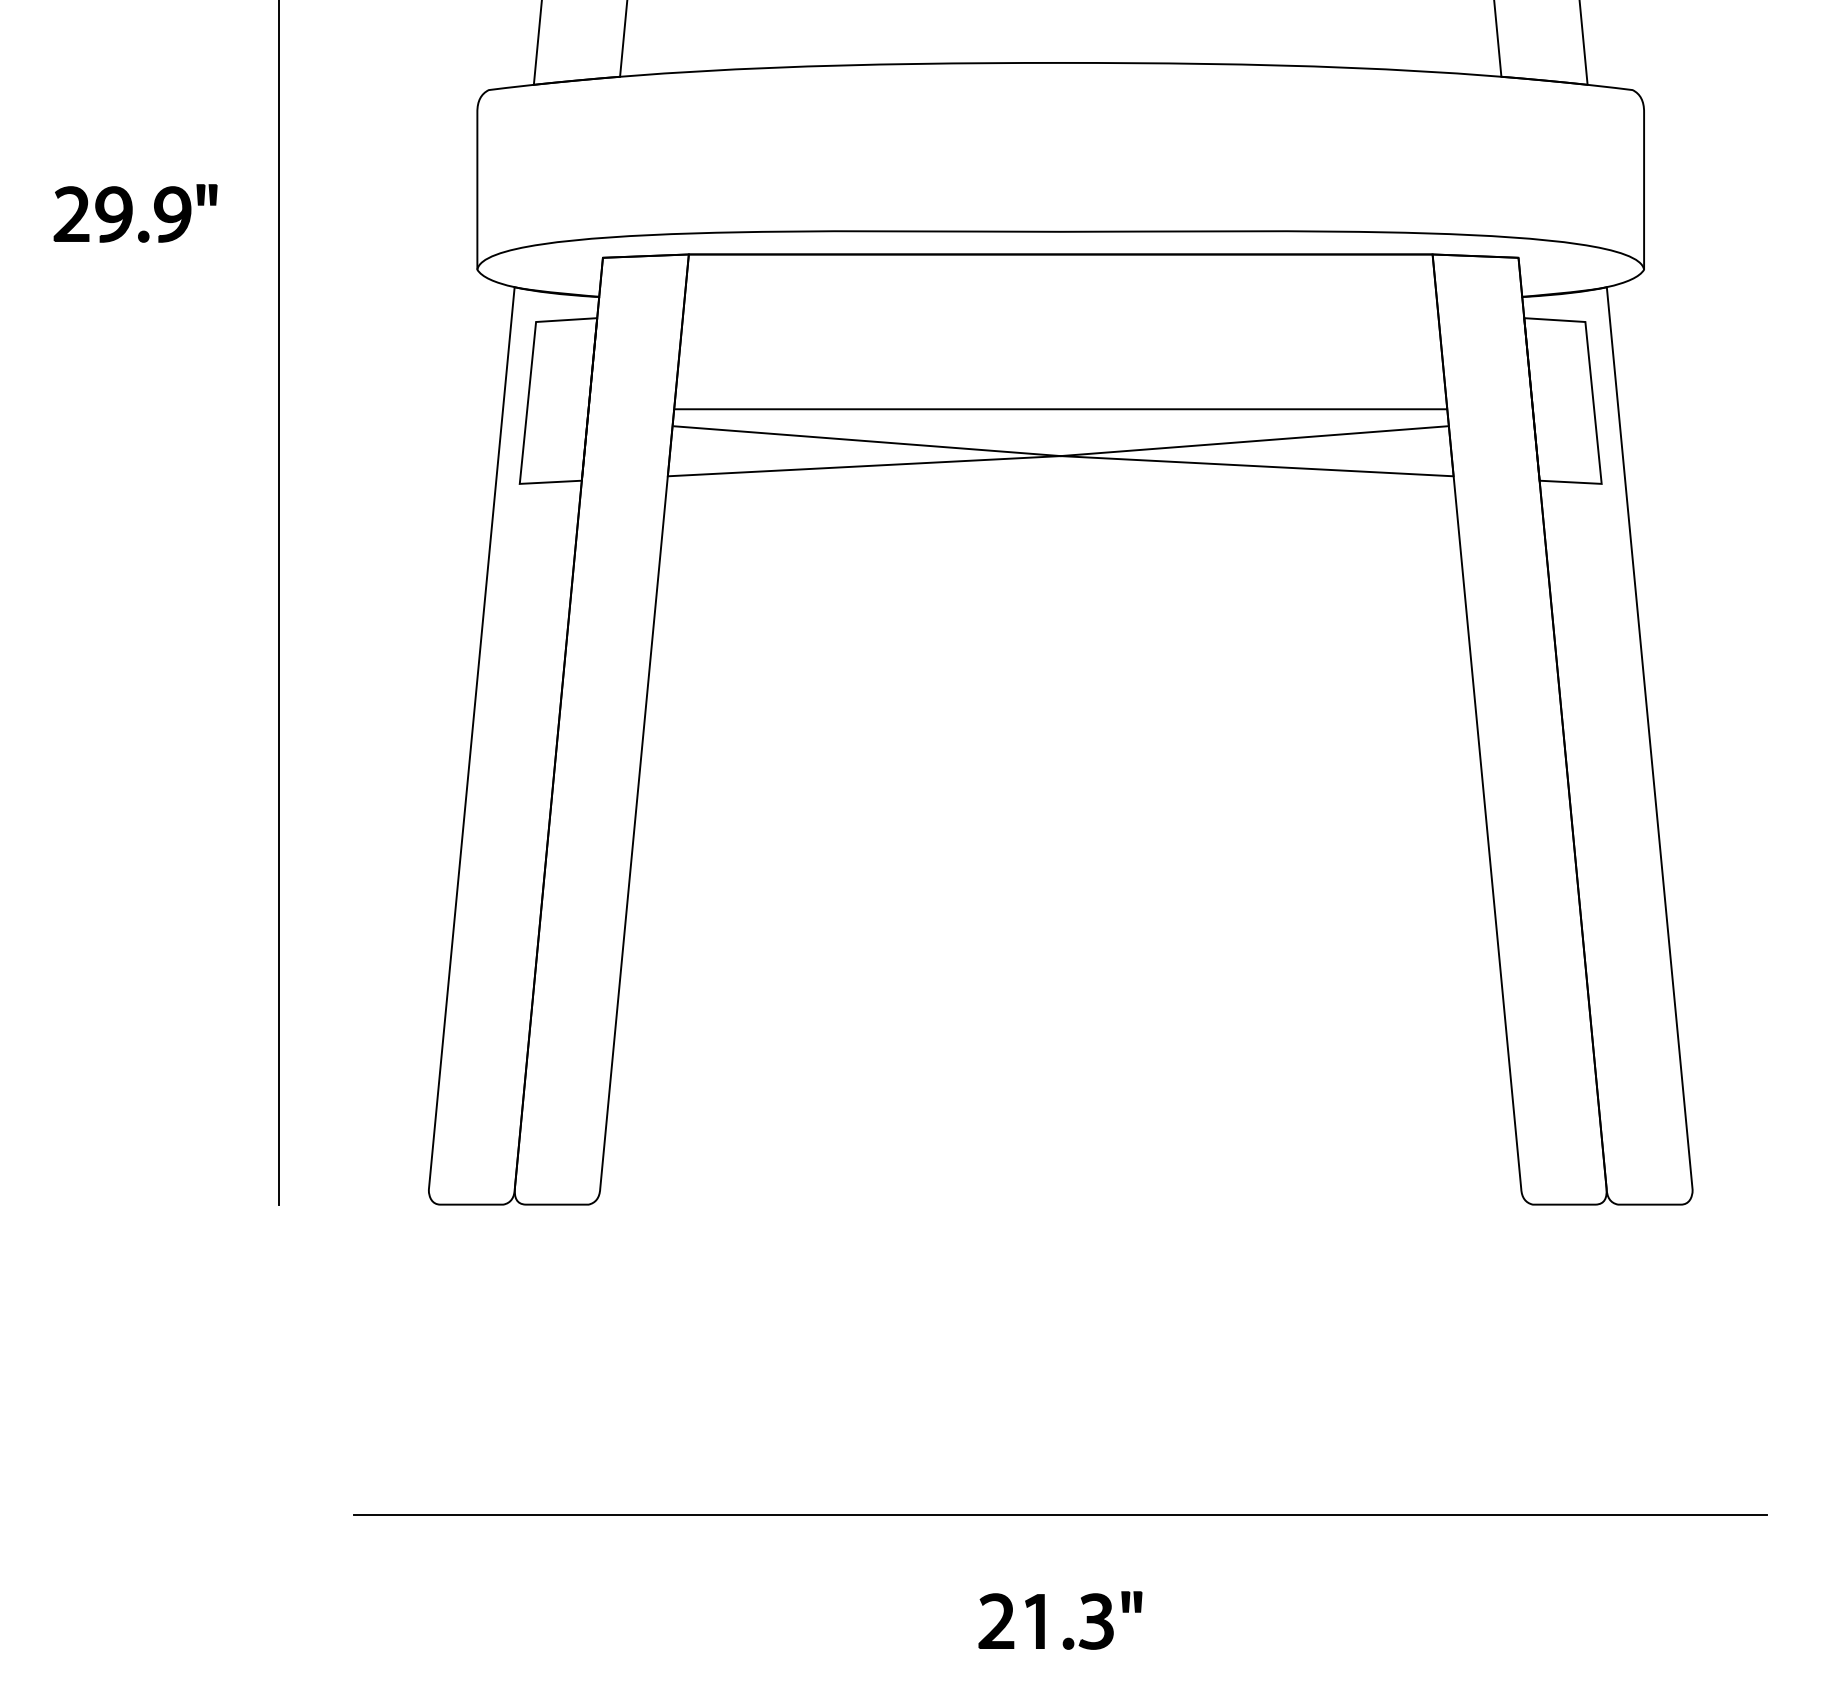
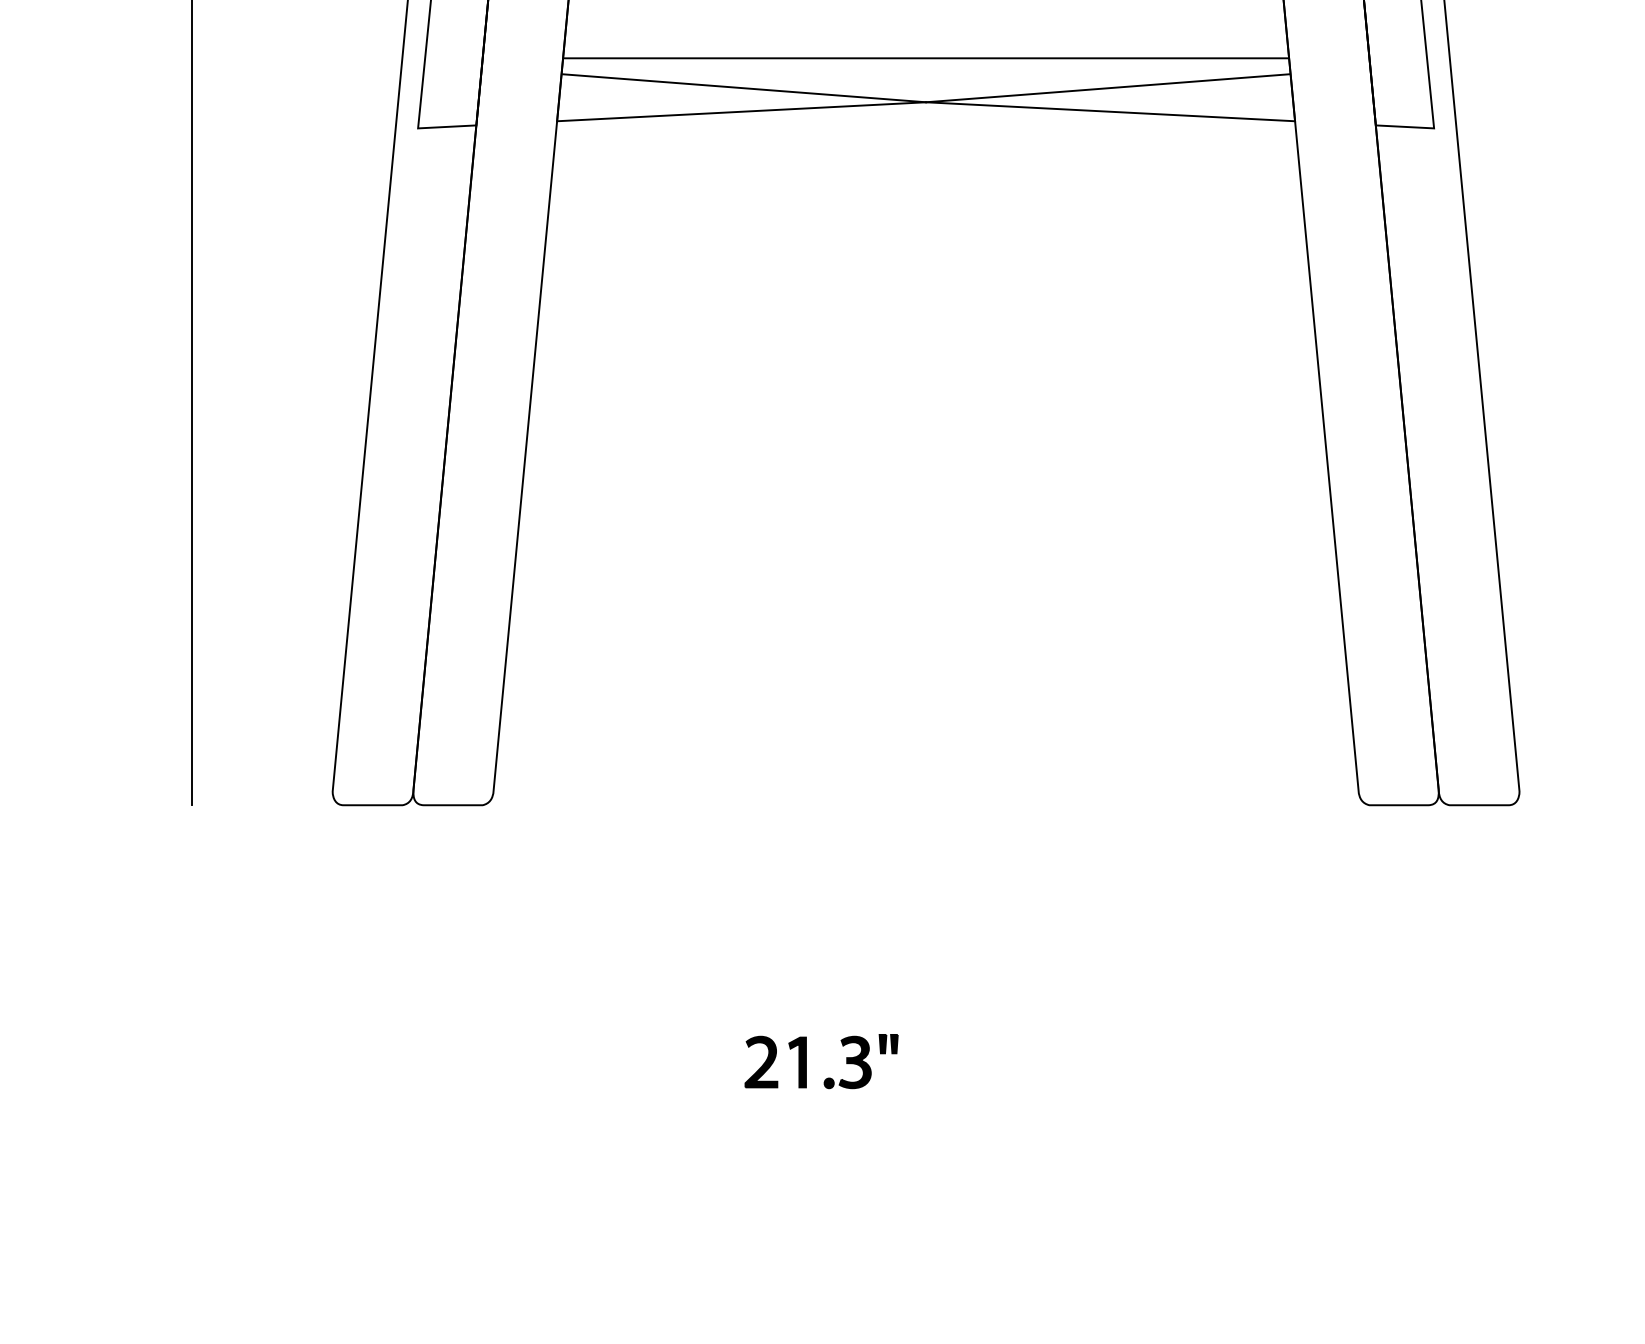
line: (1060, 1515) -> (925, 1097), removed
part: (1044, 1620) -> (806, 1061), moved

